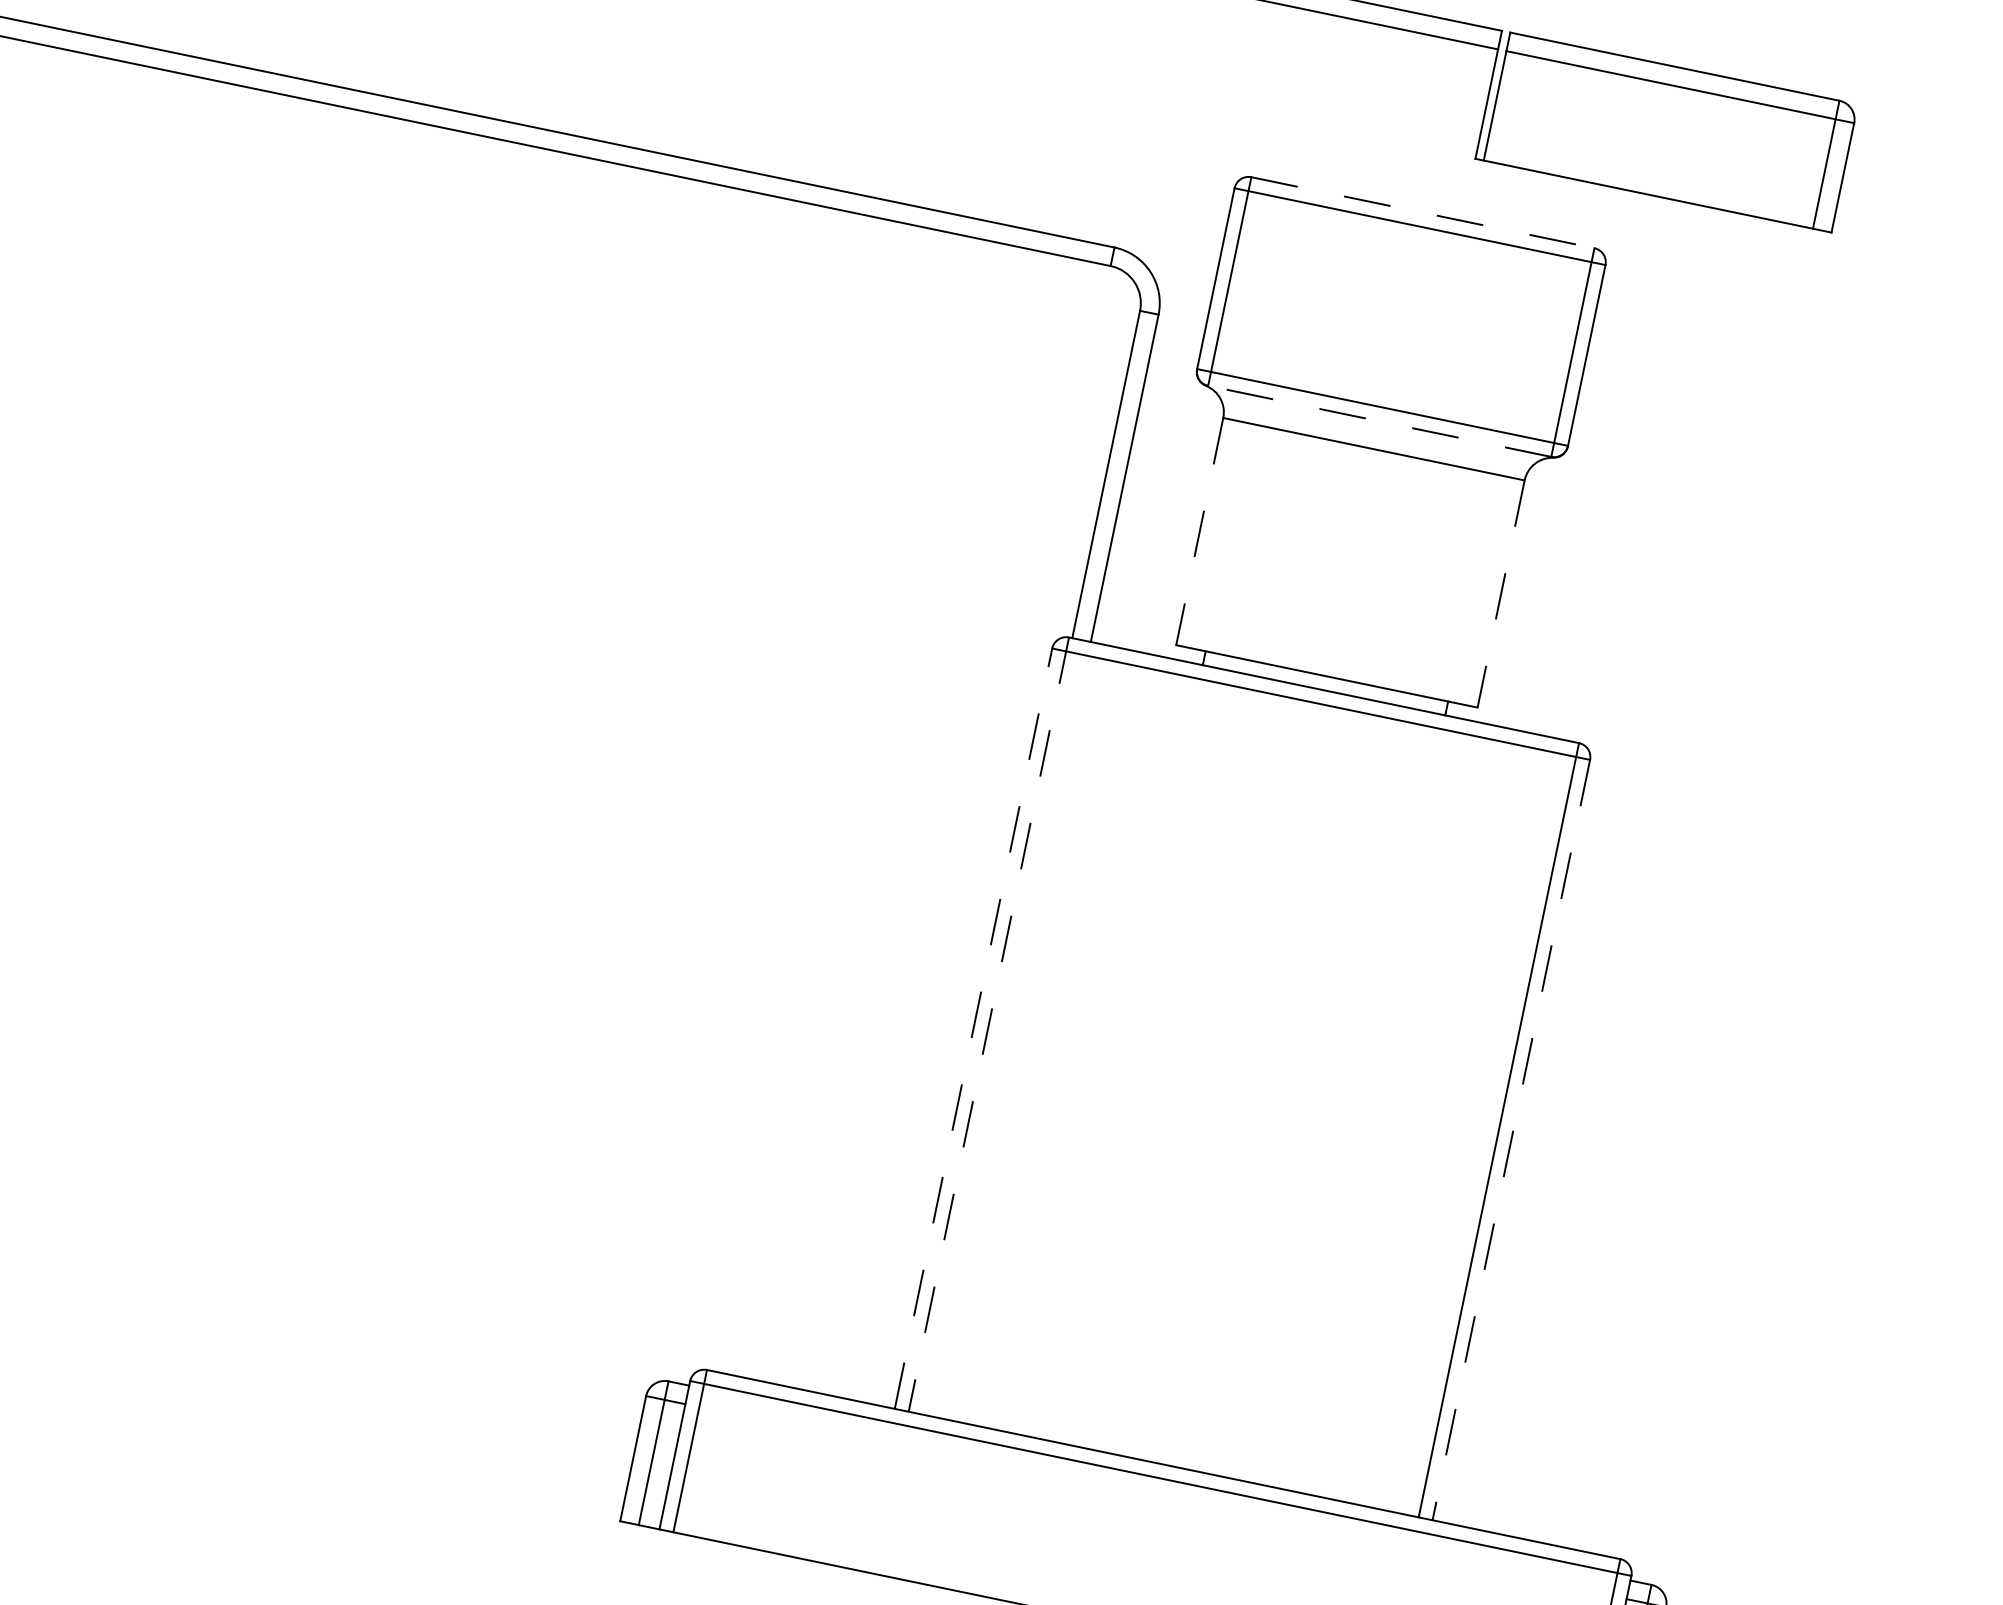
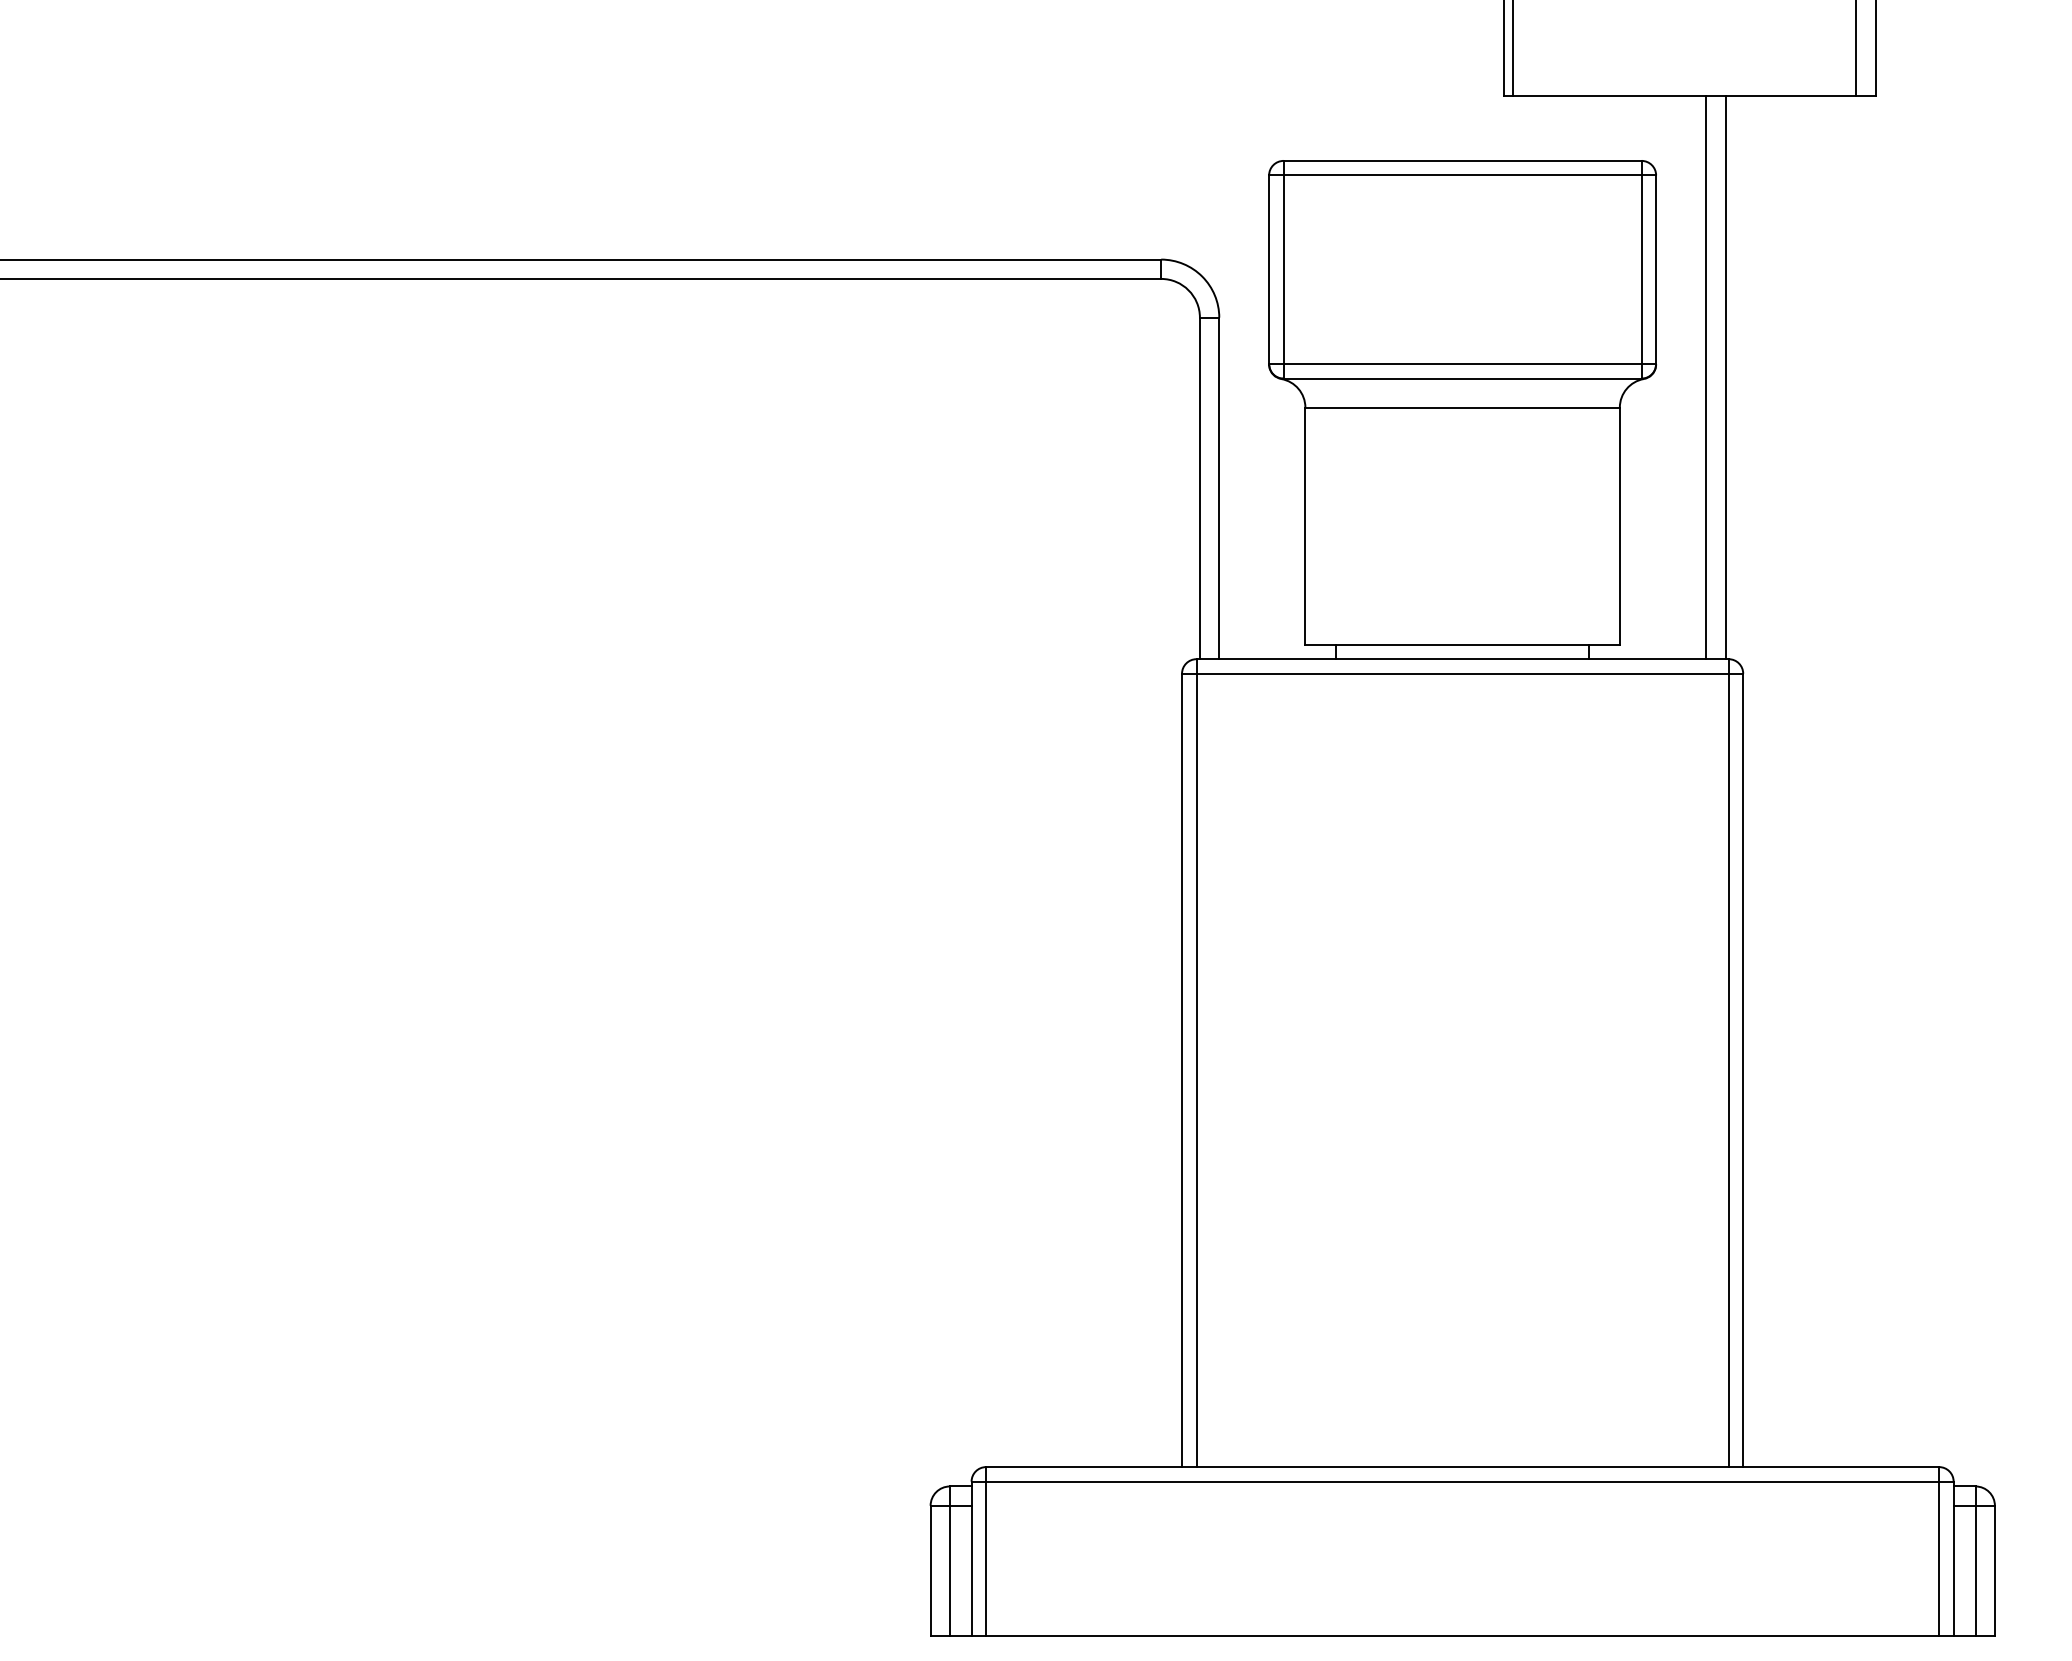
line: (1422, 212) -> (1462, 160), dashed -> solid
line: (1379, 421) -> (1462, 378), dashed -> solid
line: (1613, 468) -> (1706, 377), added
line: (1631, 472) -> (1725, 377), added
line: (1199, 531) -> (1305, 526), dashed -> solid
line: (1500, 594) -> (1619, 526), dashed -> solid
line: (988, 1024) -> (1196, 1063), dashed -> solid
line: (973, 1028) -> (1182, 1070), dashed -> solid
line: (1511, 1140) -> (1743, 1070), dashed -> solid

